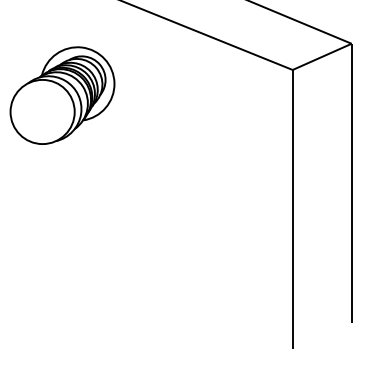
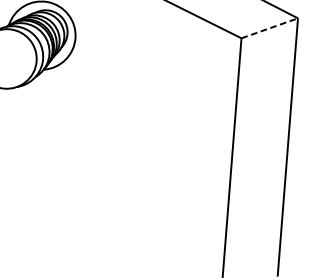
line: (322, 56) -> (270, 27), solid -> dashed

